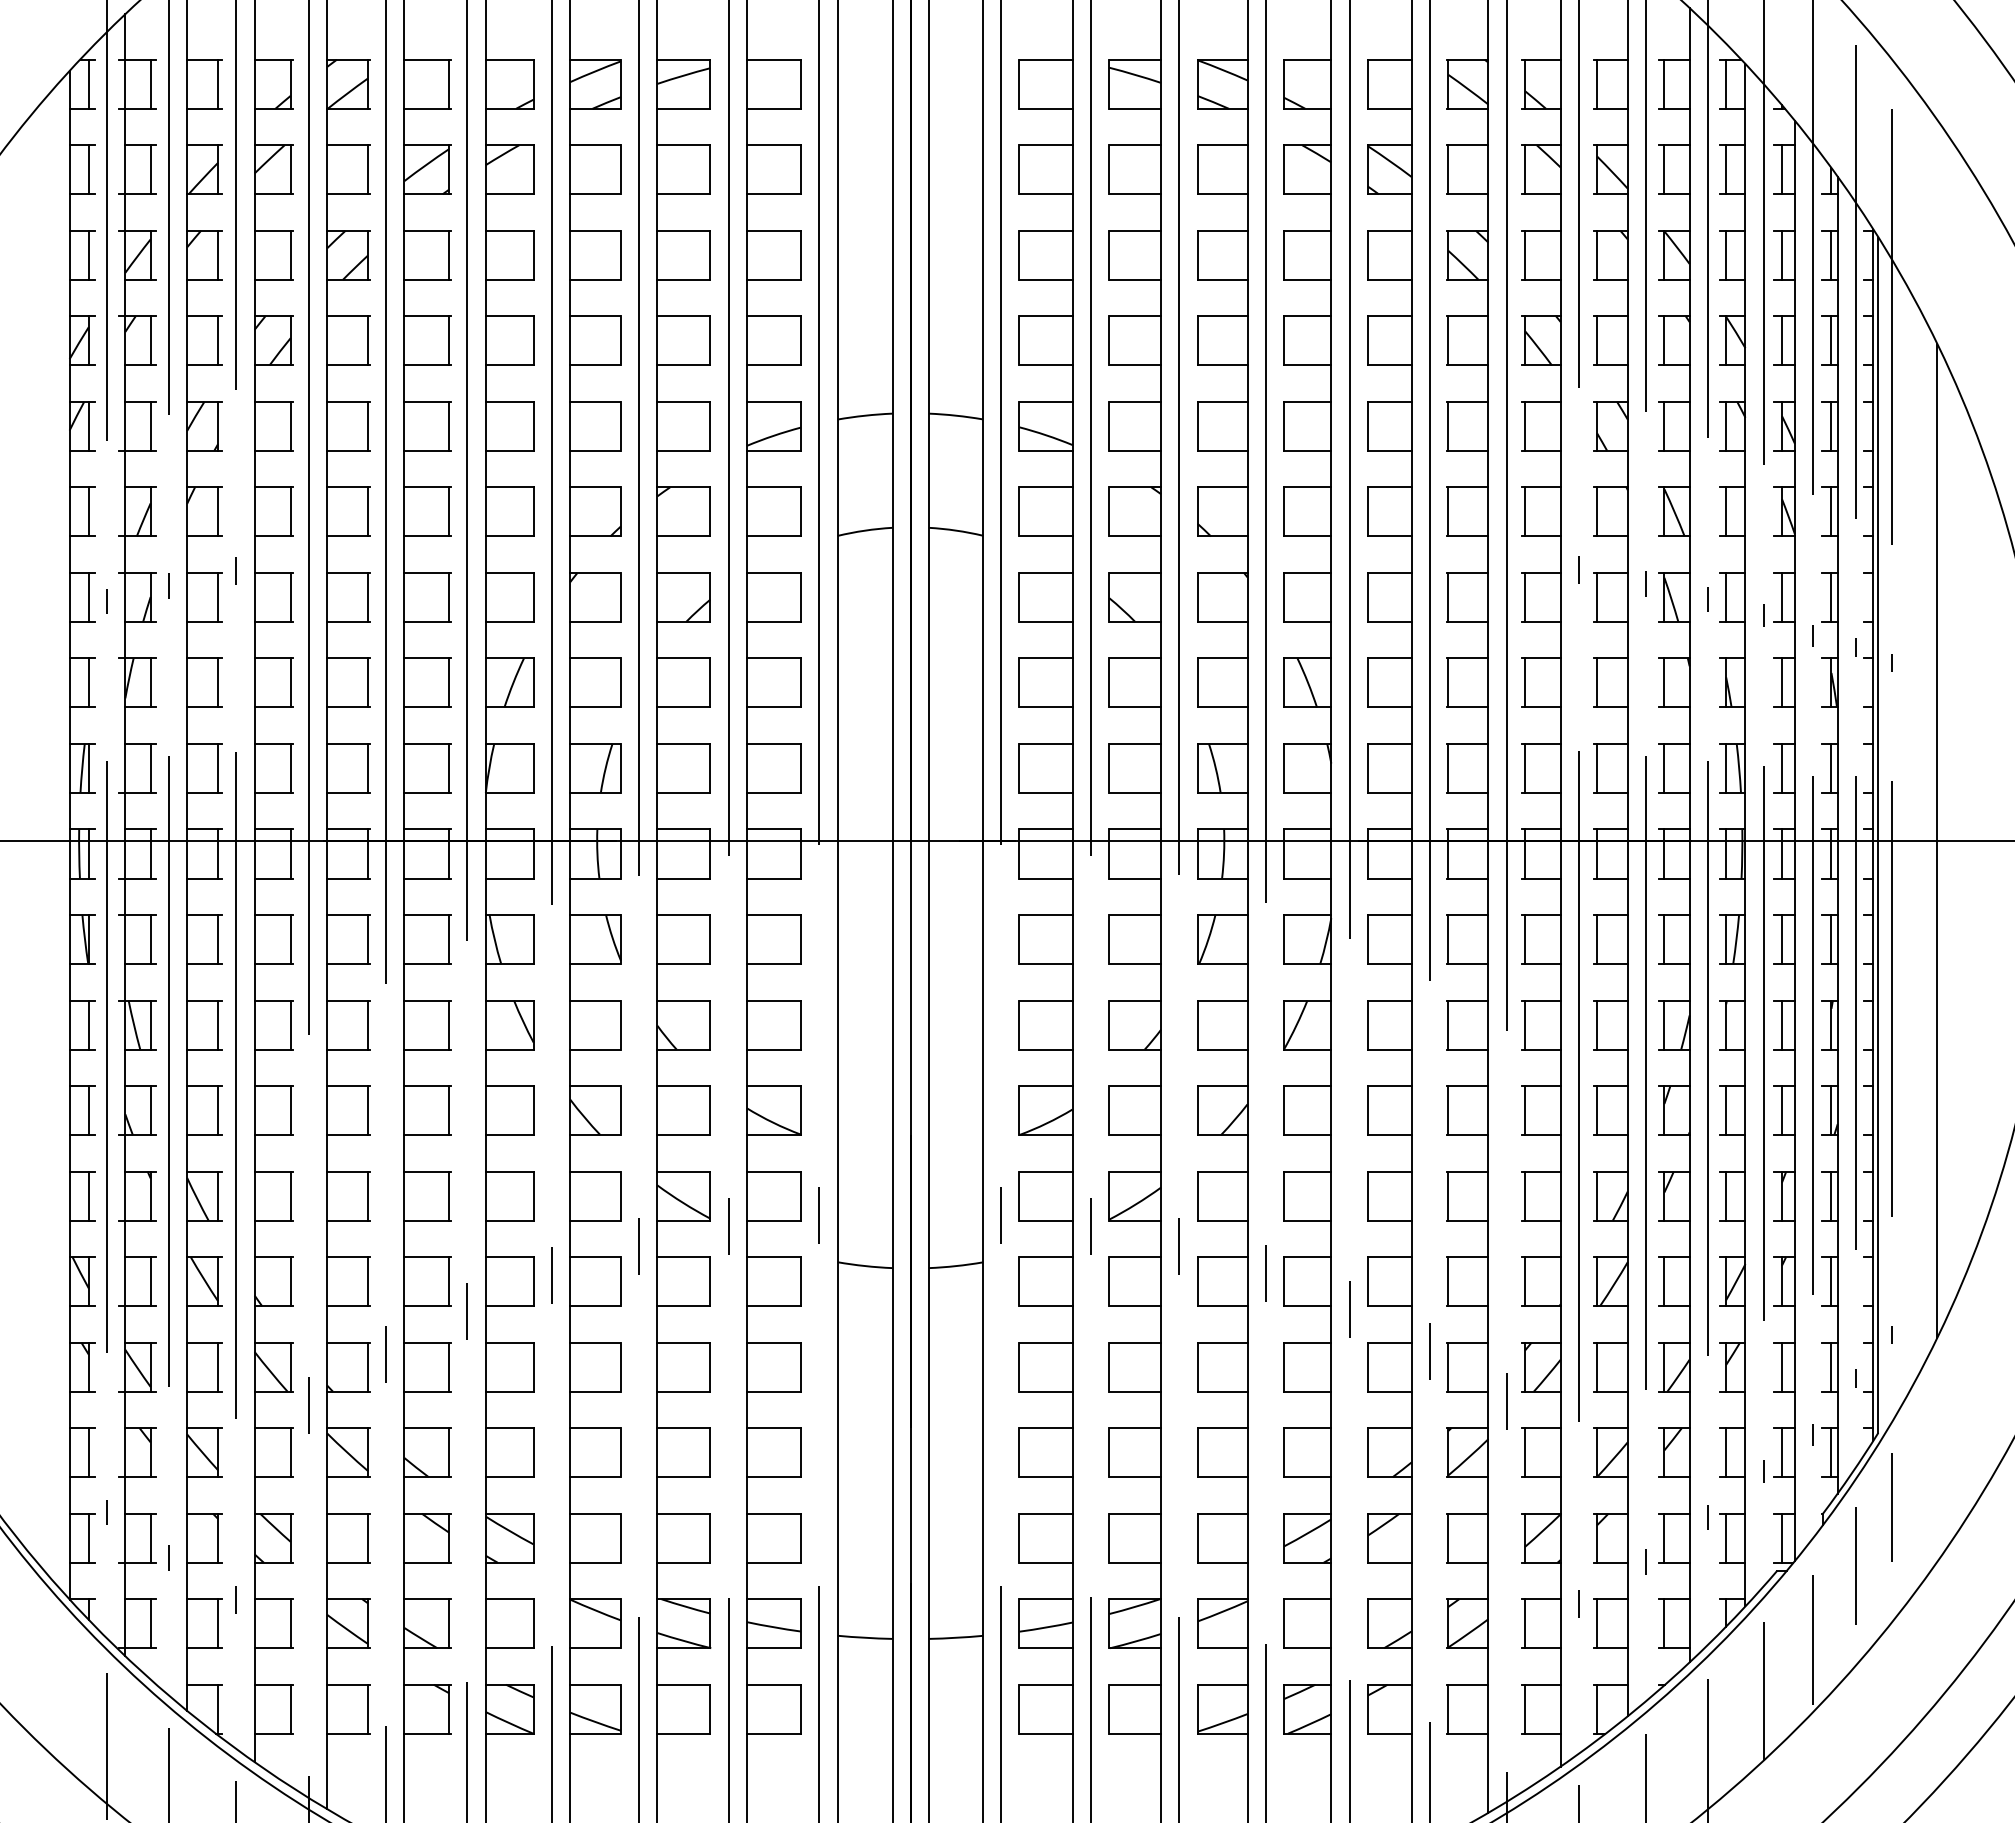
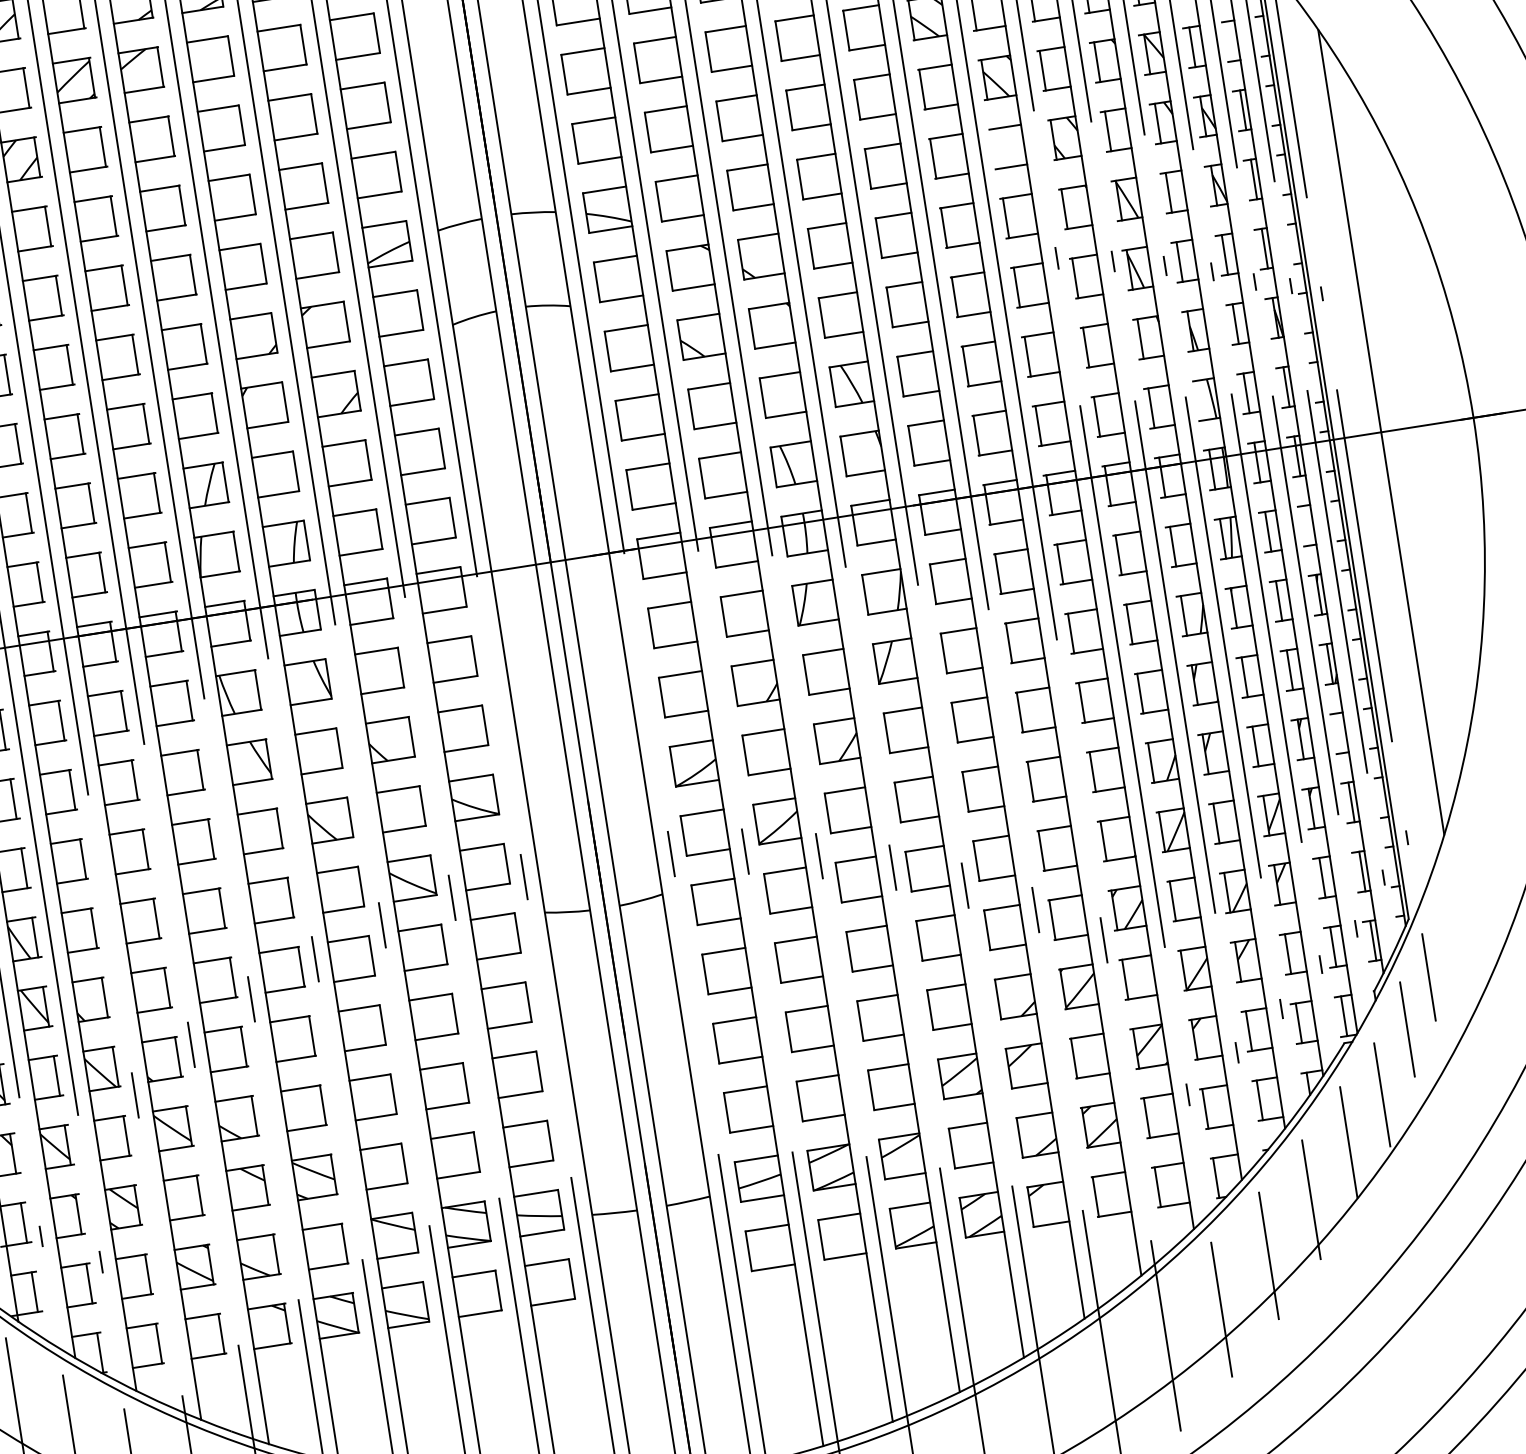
line: (1831, 340) -> (1232, 40), removed
line: (1524, 425) -> (994, 148), removed
line: (1726, 768) -> (1201, 400), removed
line: (1831, 939) -> (1308, 525), removed
line: (1831, 1195) -> (1340, 732), removed

